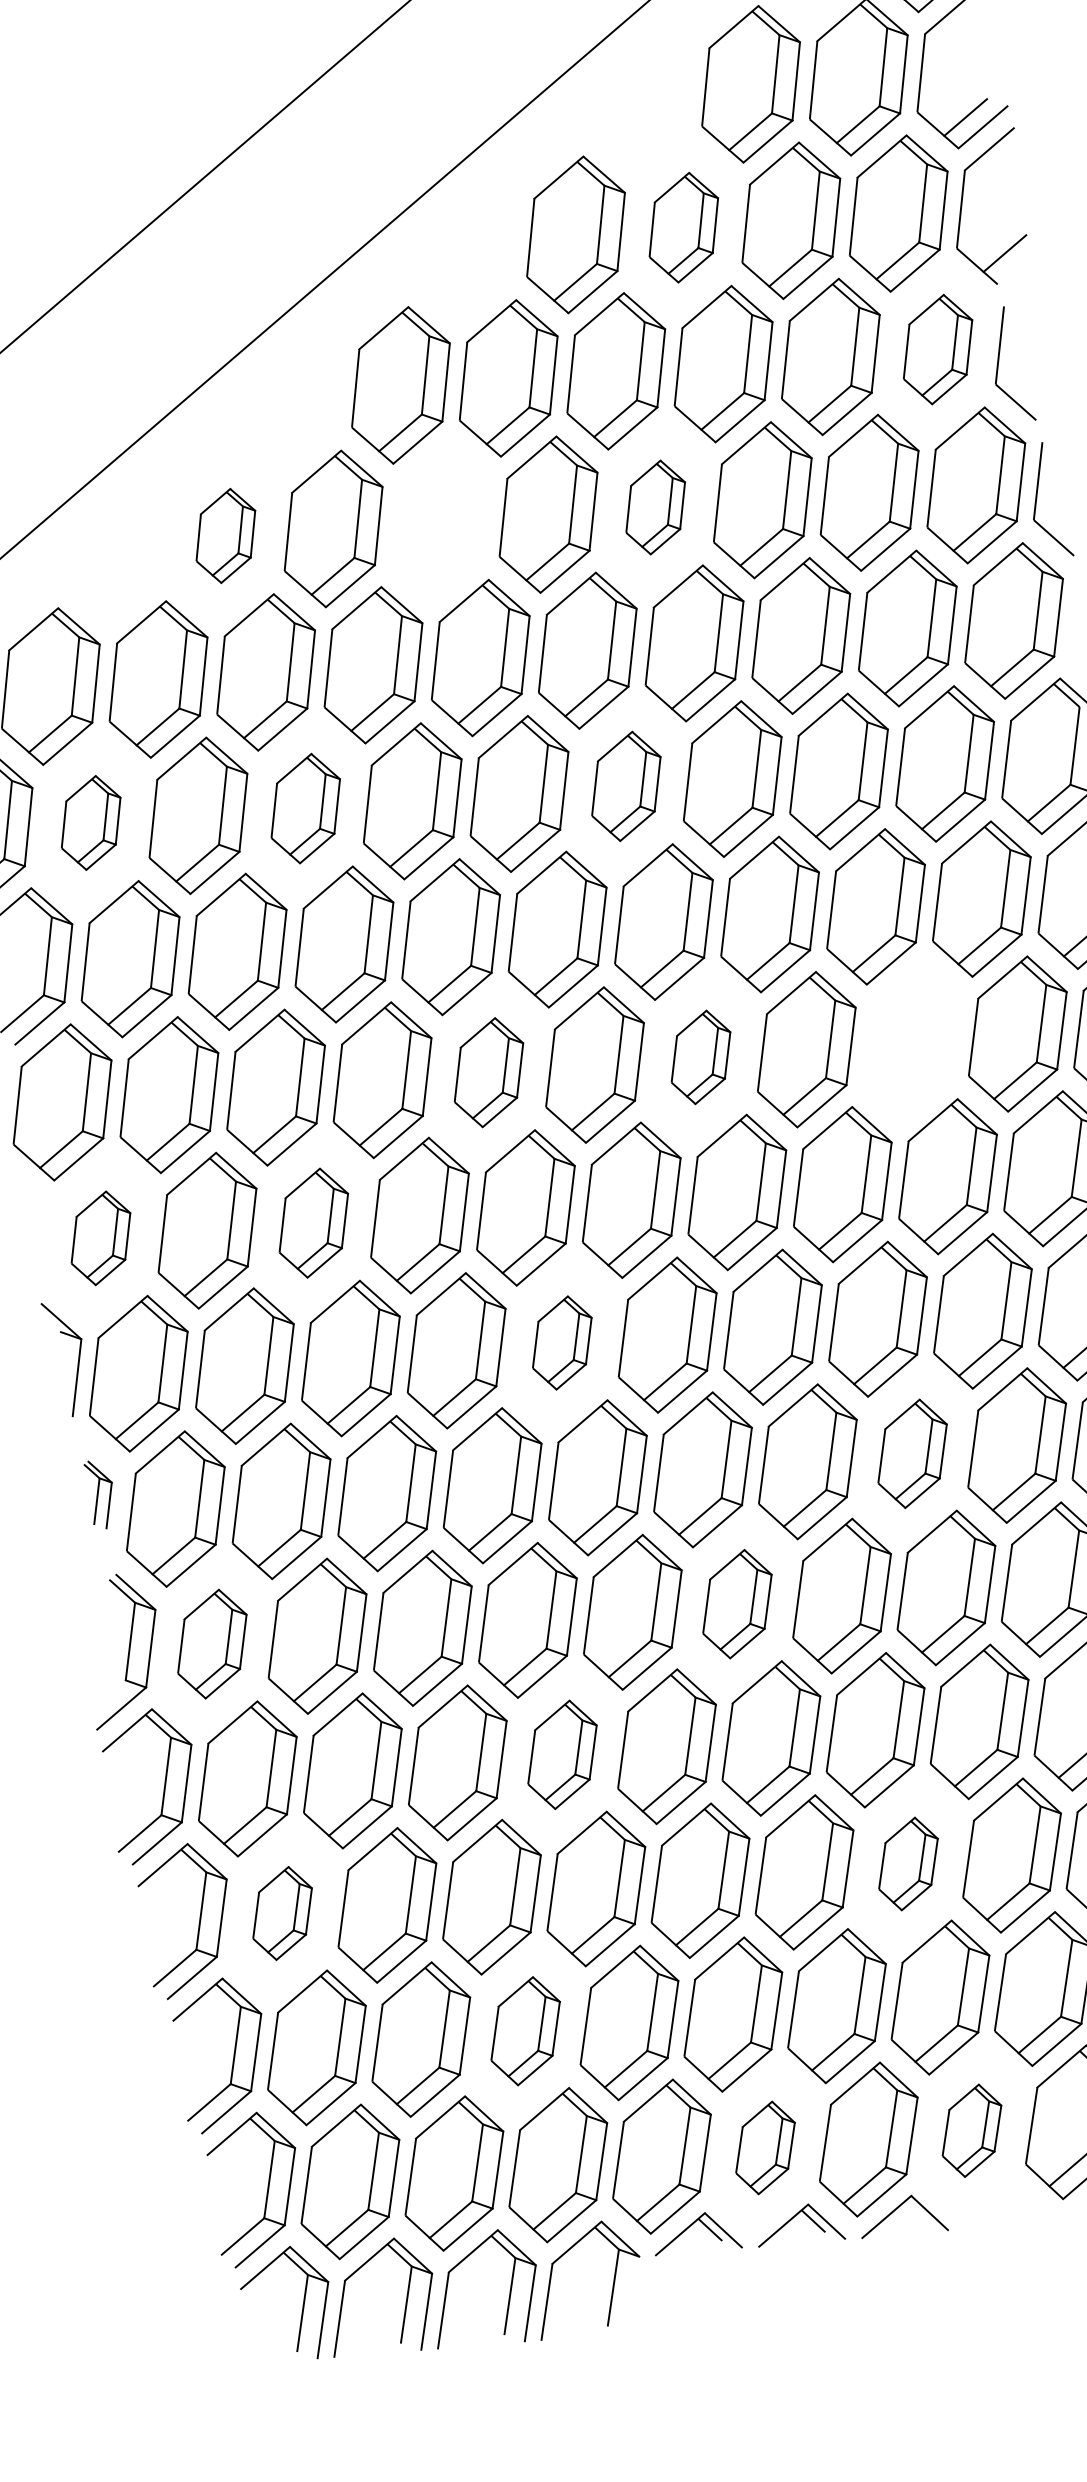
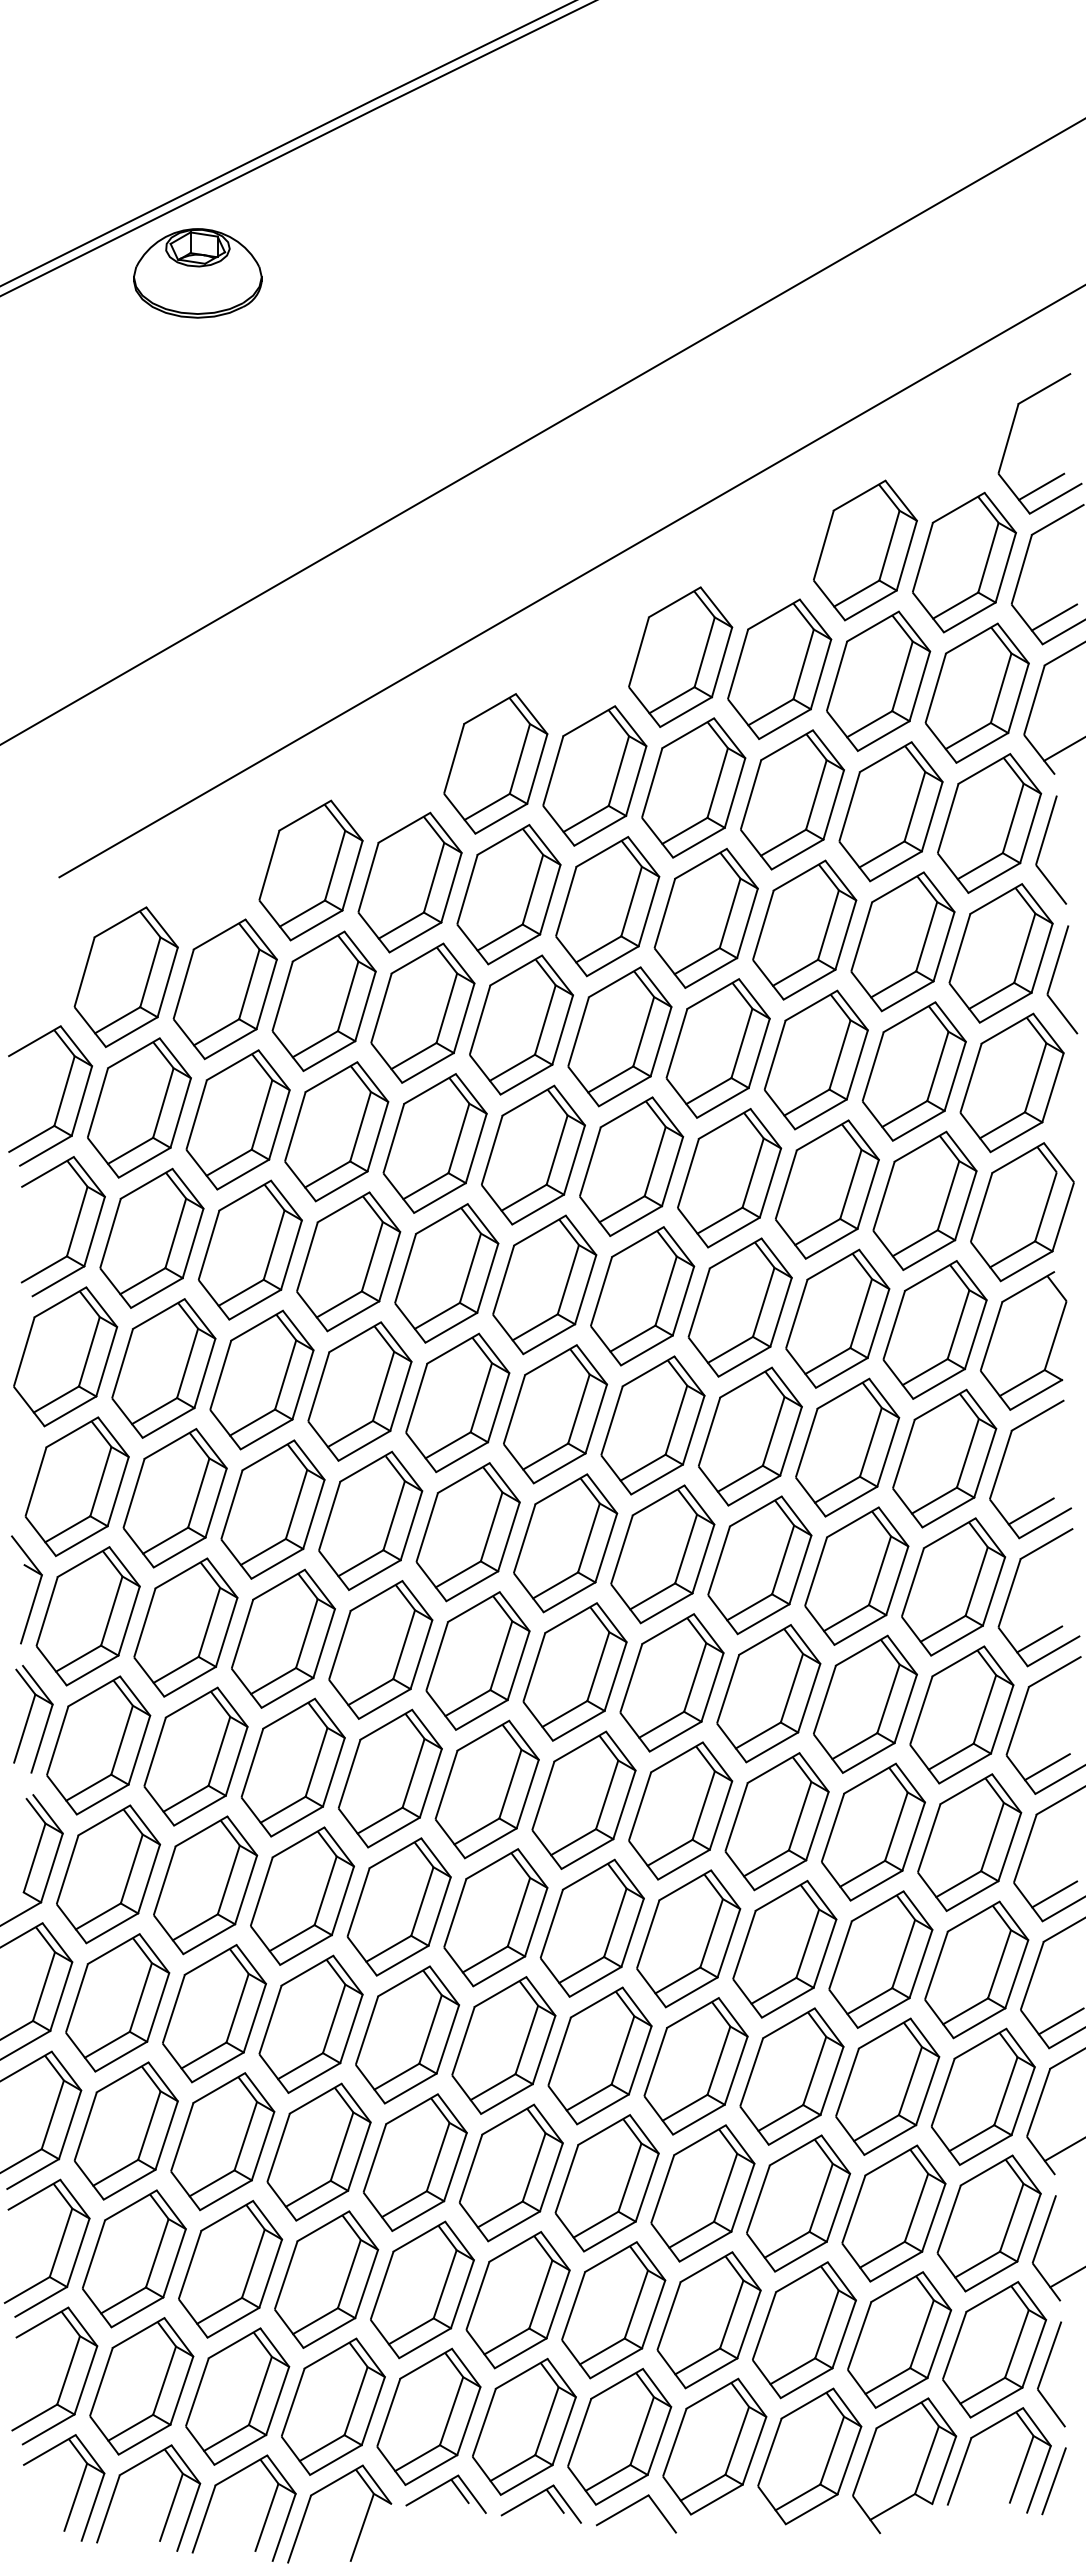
part: (683, 226) -> (779, 668), size x1.43
part: (937, 349) -> (989, 823), size x1.43
part: (655, 507) -> (705, 918), size x1.67
part: (440, 521) -> (508, 894), added
part: (225, 536) -> (310, 870), size x1.67
part: (626, 786) -> (631, 1166), size x1.43
part: (305, 808) -> (336, 1131), size x1.43
part: (91, 822) -> (139, 1107), size x1.67
part: (912, 1041) -> (847, 1447), added
part: (700, 1057) -> (652, 1425), size x1.67
part: (488, 1072) -> (457, 1402), size x1.43
part: (313, 1223) -> (272, 1509), size x1.43
part: (100, 1238) -> (76, 1486), size x1.67
part: (561, 1342) -> (477, 1660), size x1.67
part: (911, 1453) -> (776, 1821), size x1.43
part: (101, 1494) -> (33, 1719), size x1.67
part: (736, 1603) -> (591, 1927), size x1.43
part: (212, 1644) -> (108, 1874), size x1.43
part: (562, 1754) -> (407, 2034), size x1.43
part: (908, 1864) -> (702, 2193), size x1.67
part: (281, 1913) -> (125, 2130), size x1.67
part: (525, 2031) -> (326, 2279), size x1.43
part: (971, 2130) -> (714, 2446), size x1.67
part: (765, 2147) -> (524, 2426), size x1.67

